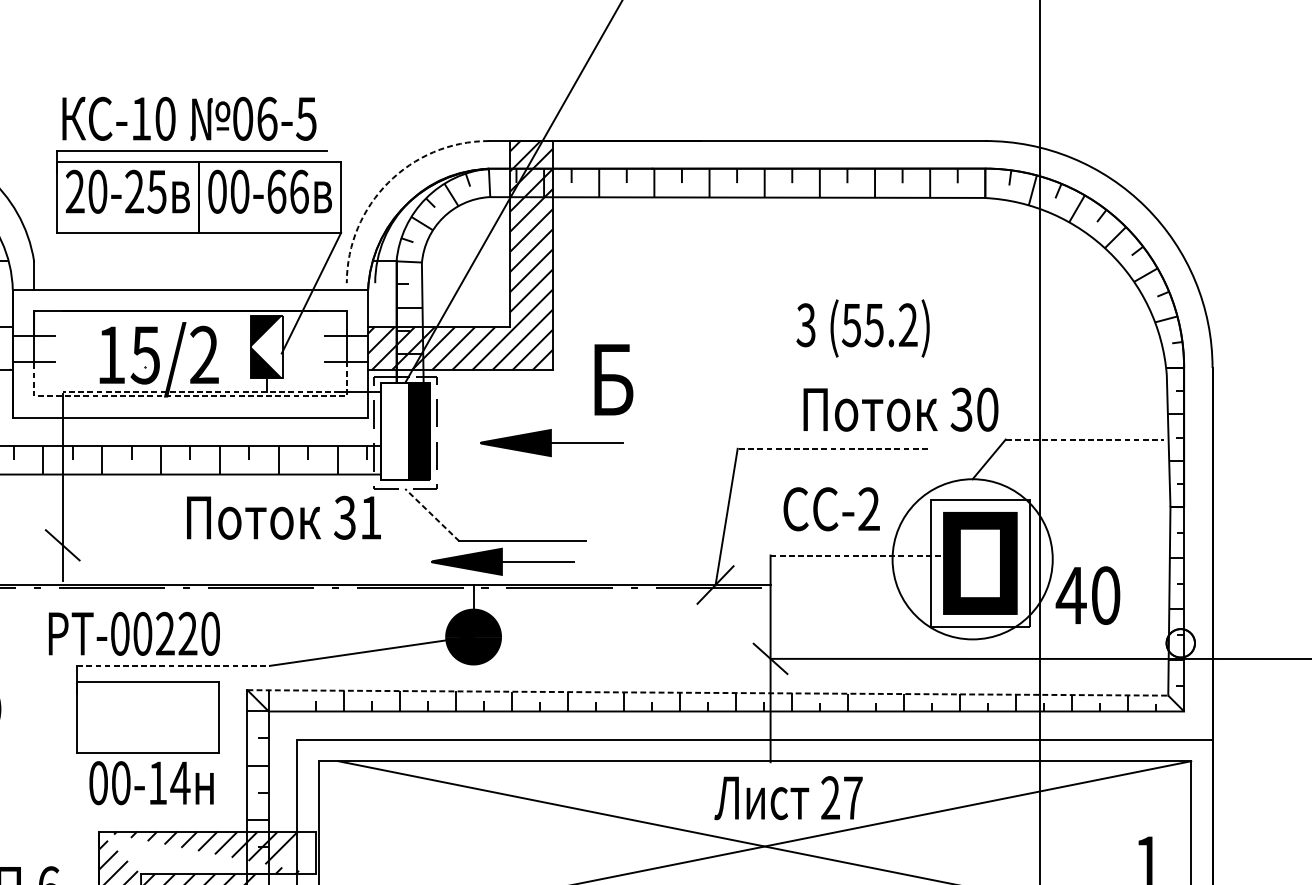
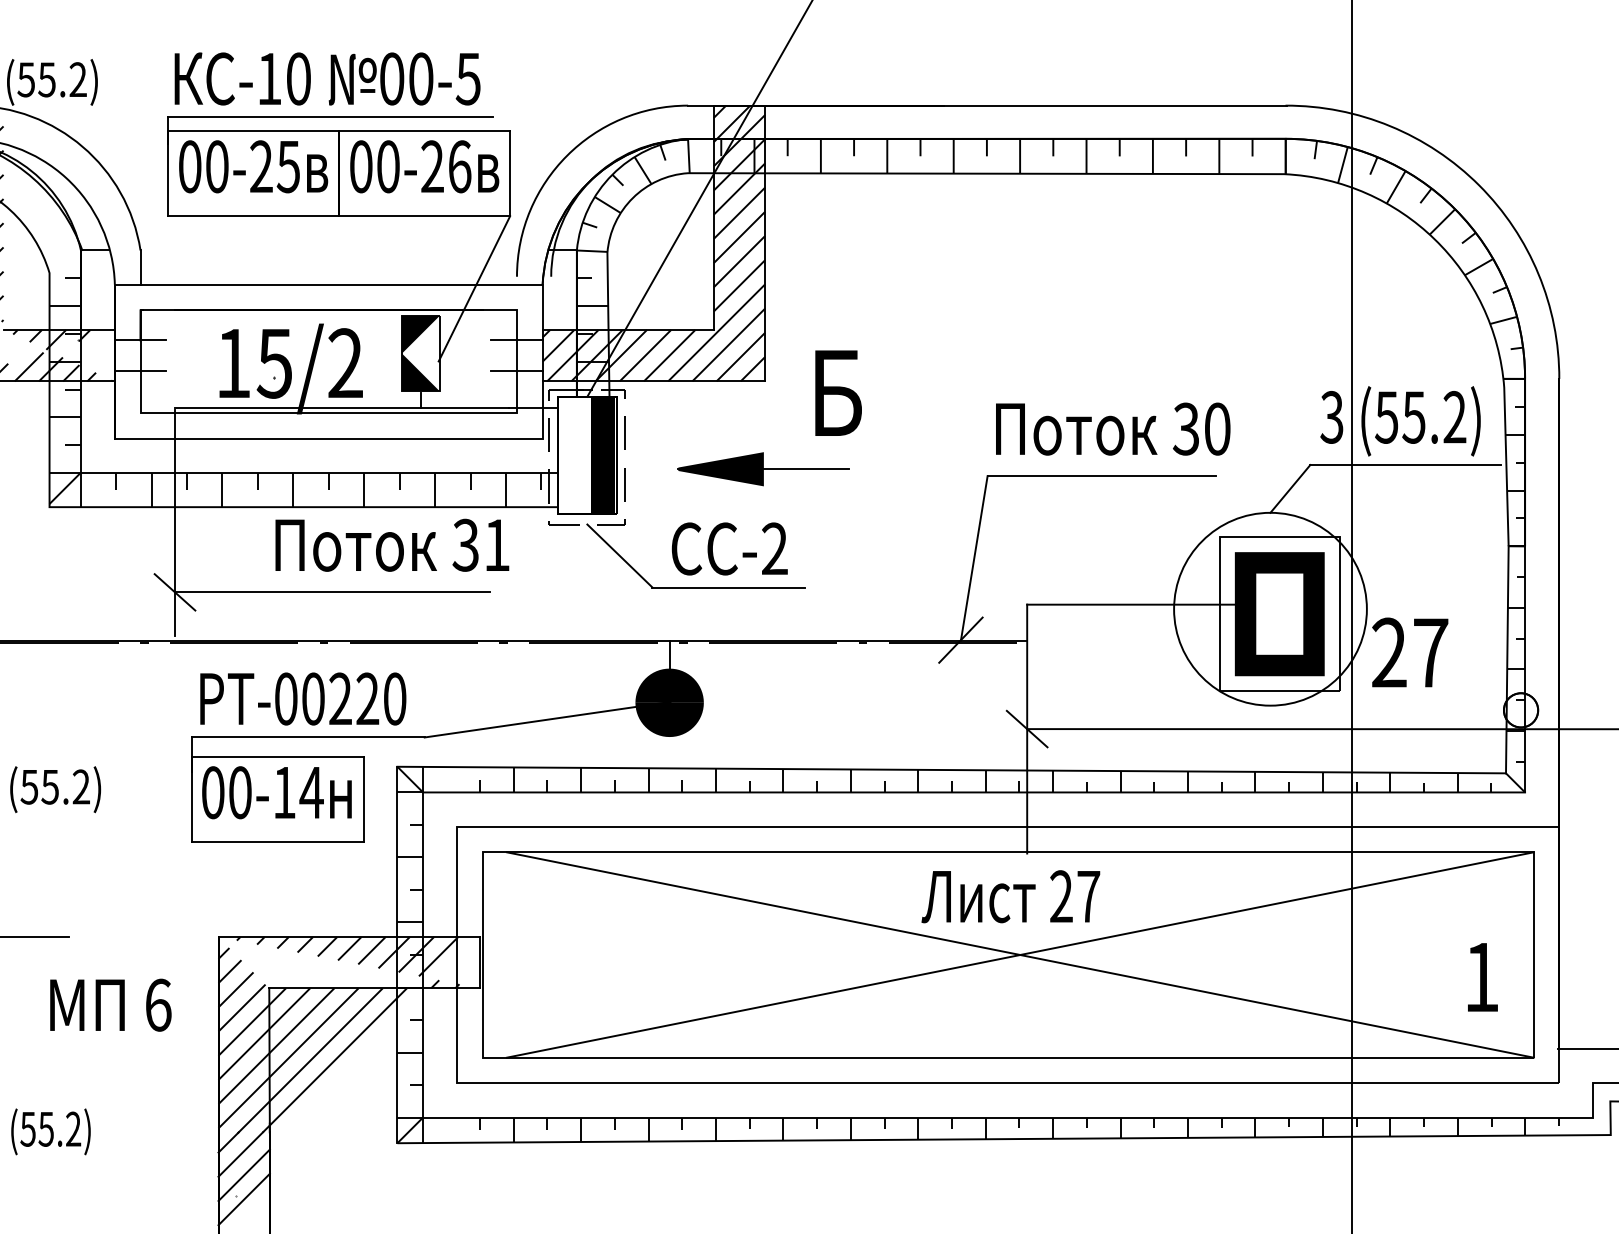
text: (267, 118) -> (421, 78), 06-5 -> 00-5
arc: (388, 182) -> (567, 155), dashed -> solid
text: (74, 191) -> (189, 166), 20-25 -> 00-25
text: (276, 191) -> (432, 166), 00-66 -> 00-26
text: (863, 328) -> (1400, 421), moved
line: (201, 391) -> (341, 407), dashed -> solid
line: (190, 396) -> (328, 413), dashed -> solid
text: (901, 409) -> (1113, 428), moved
line: (1084, 439) -> (1405, 465), dashed -> solid
line: (832, 449) -> (1101, 476), dashed -> solid
text: (831, 508) -> (729, 548), moved
line: (431, 514) -> (619, 555), dashed -> solid
text: (284, 517) -> (392, 544), moved
line: (193, 545) -> (332, 592), added
line: (858, 555) -> (1133, 604), dashed -> solid
part: (502, 562) -> (704, 612), removed
text: (1088, 595) -> (1409, 652), 40 -> 27
text: (134, 633) -> (303, 698), moved
line: (174, 665) -> (309, 737), dashed -> solid
line: (708, 693) -> (952, 770), dashed -> solid
text: (151, 782) -> (276, 792), moved
text: (788, 797) -> (1010, 896), moved

